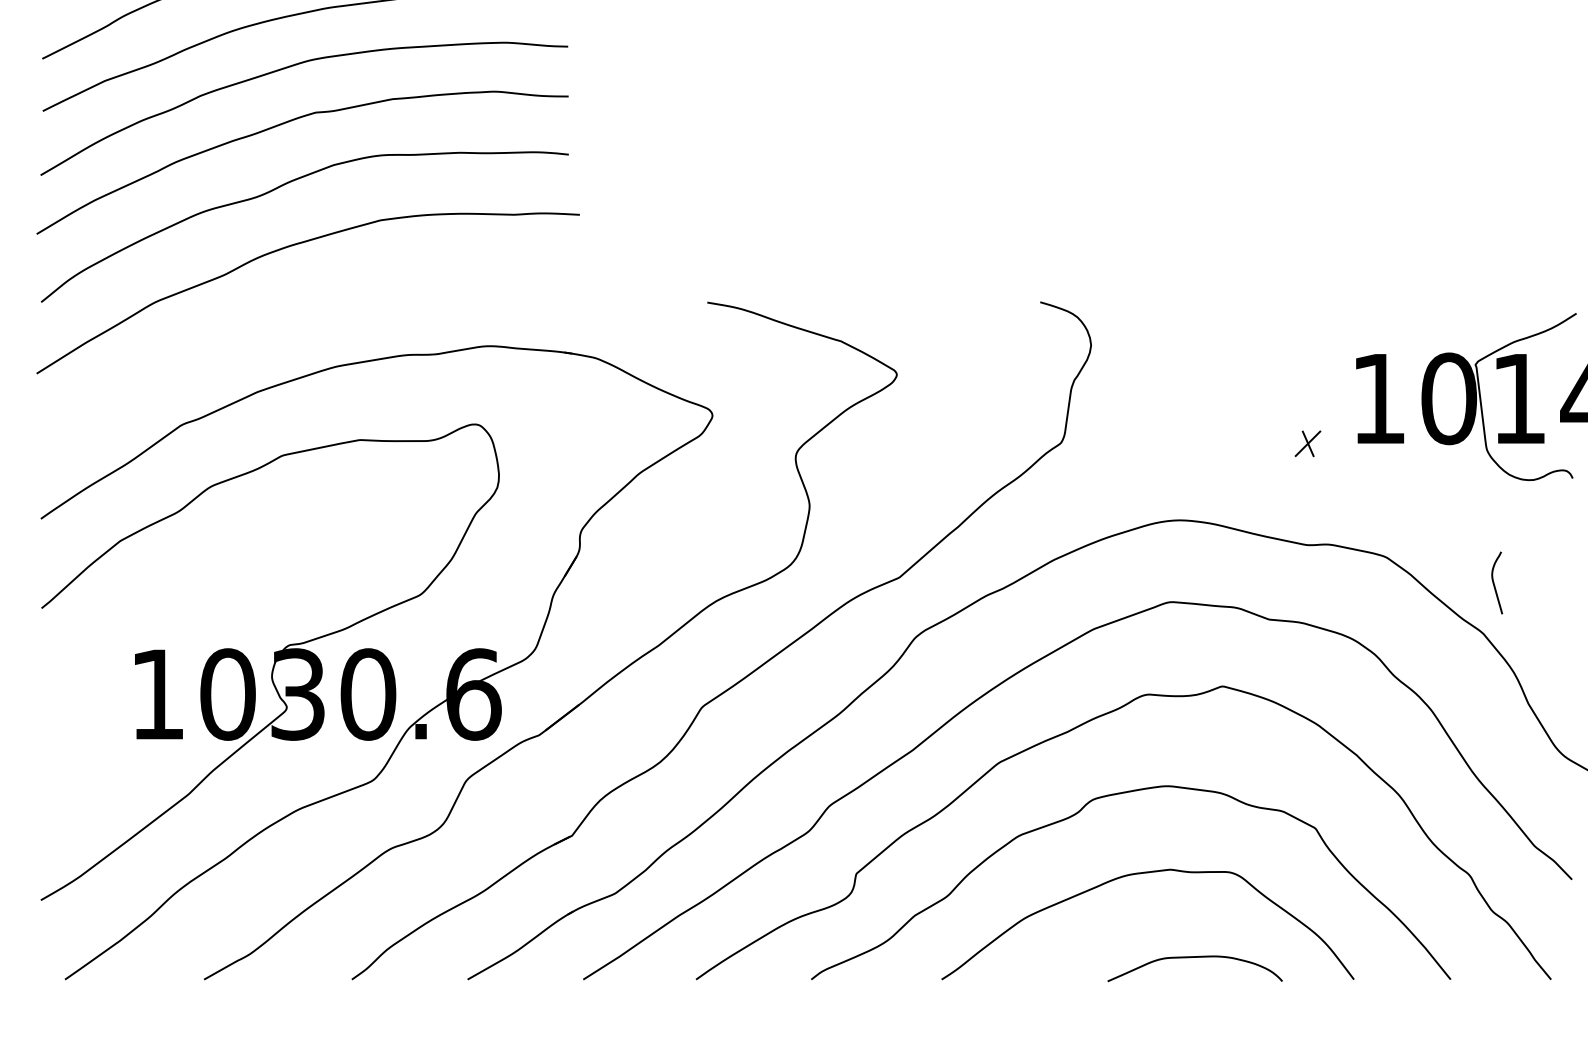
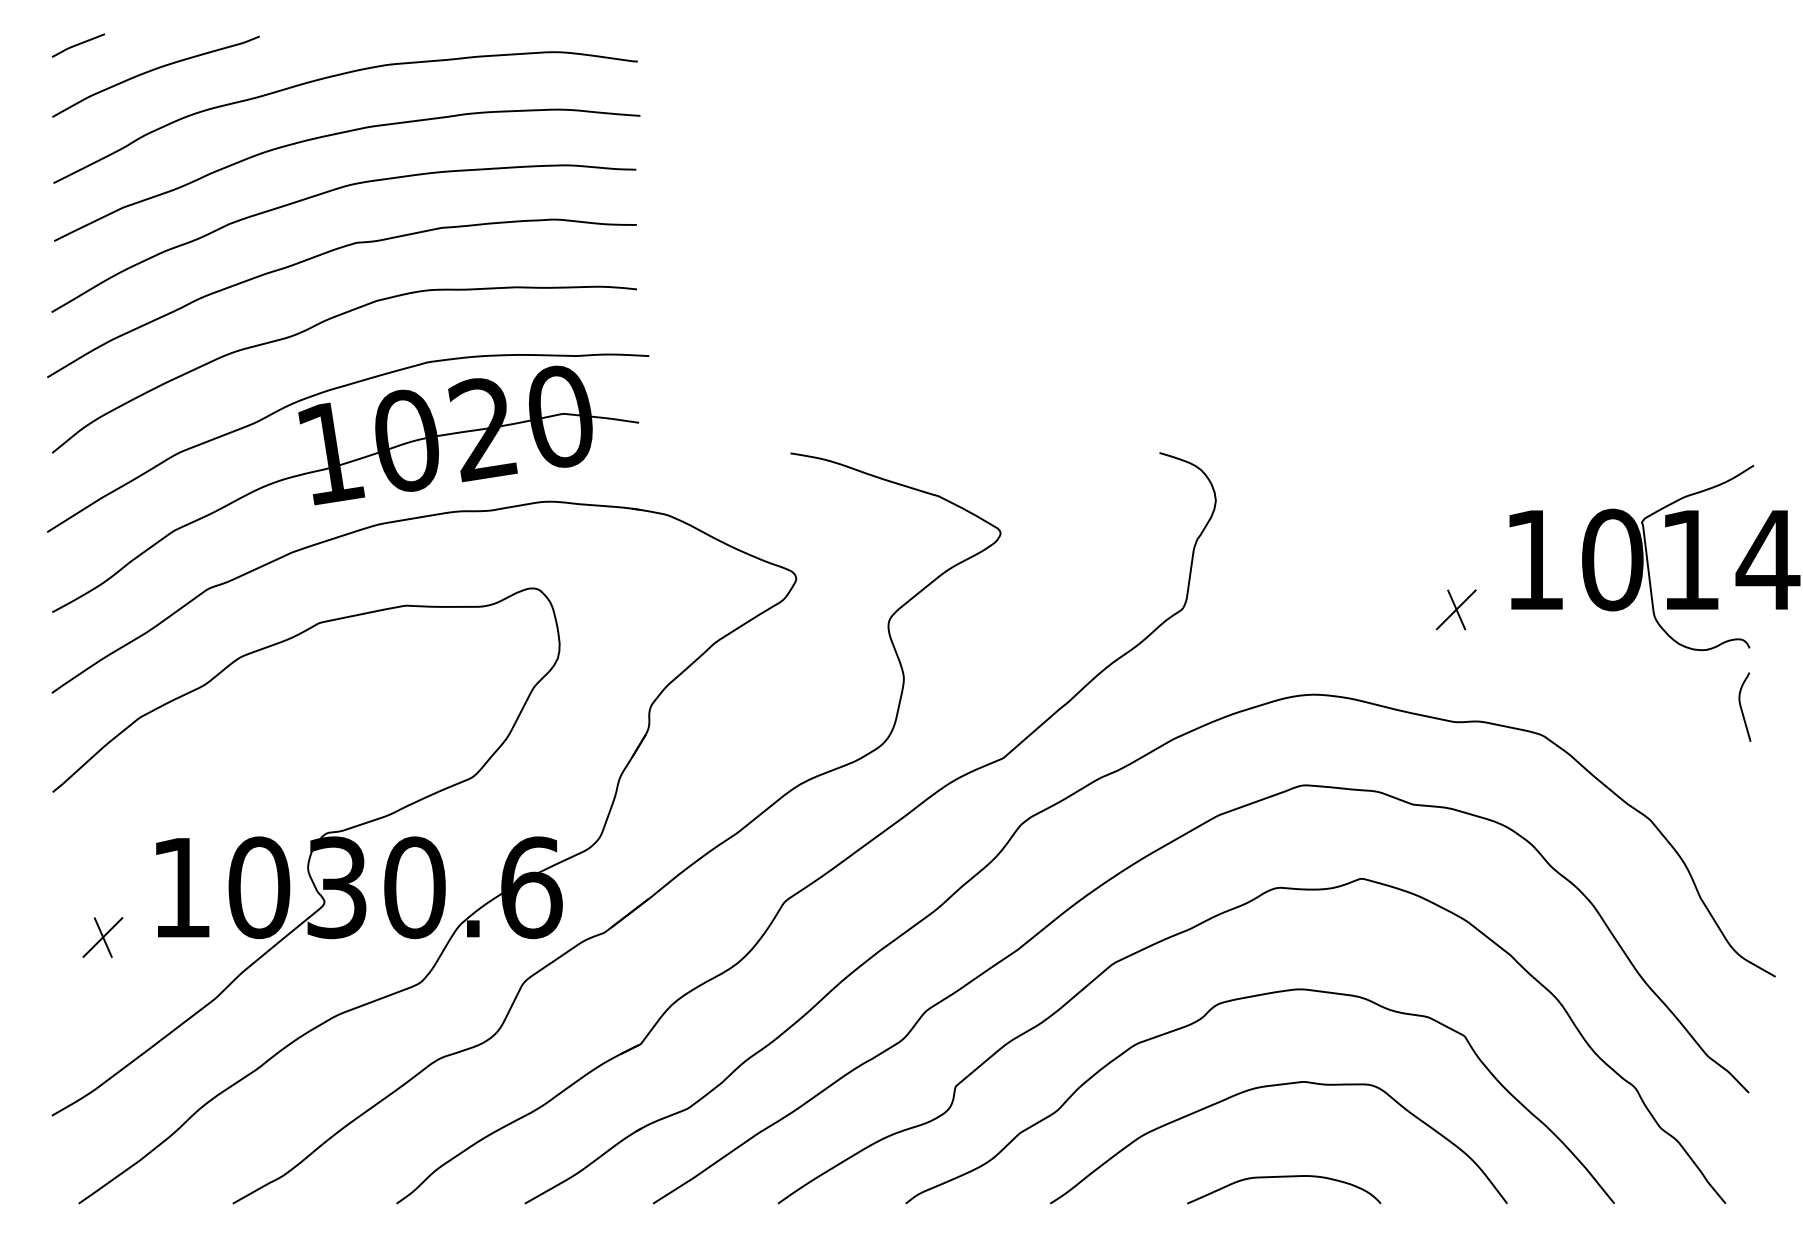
part: (305, 334) -> (345, 488), added
part: (1307, 443) -> (1455, 609), size x1.43
curve: (1495, 584) -> (1742, 708), moved
part: (86, 739) -> (102, 937), added
curve: (1195, 957) -> (1284, 1177), moved

